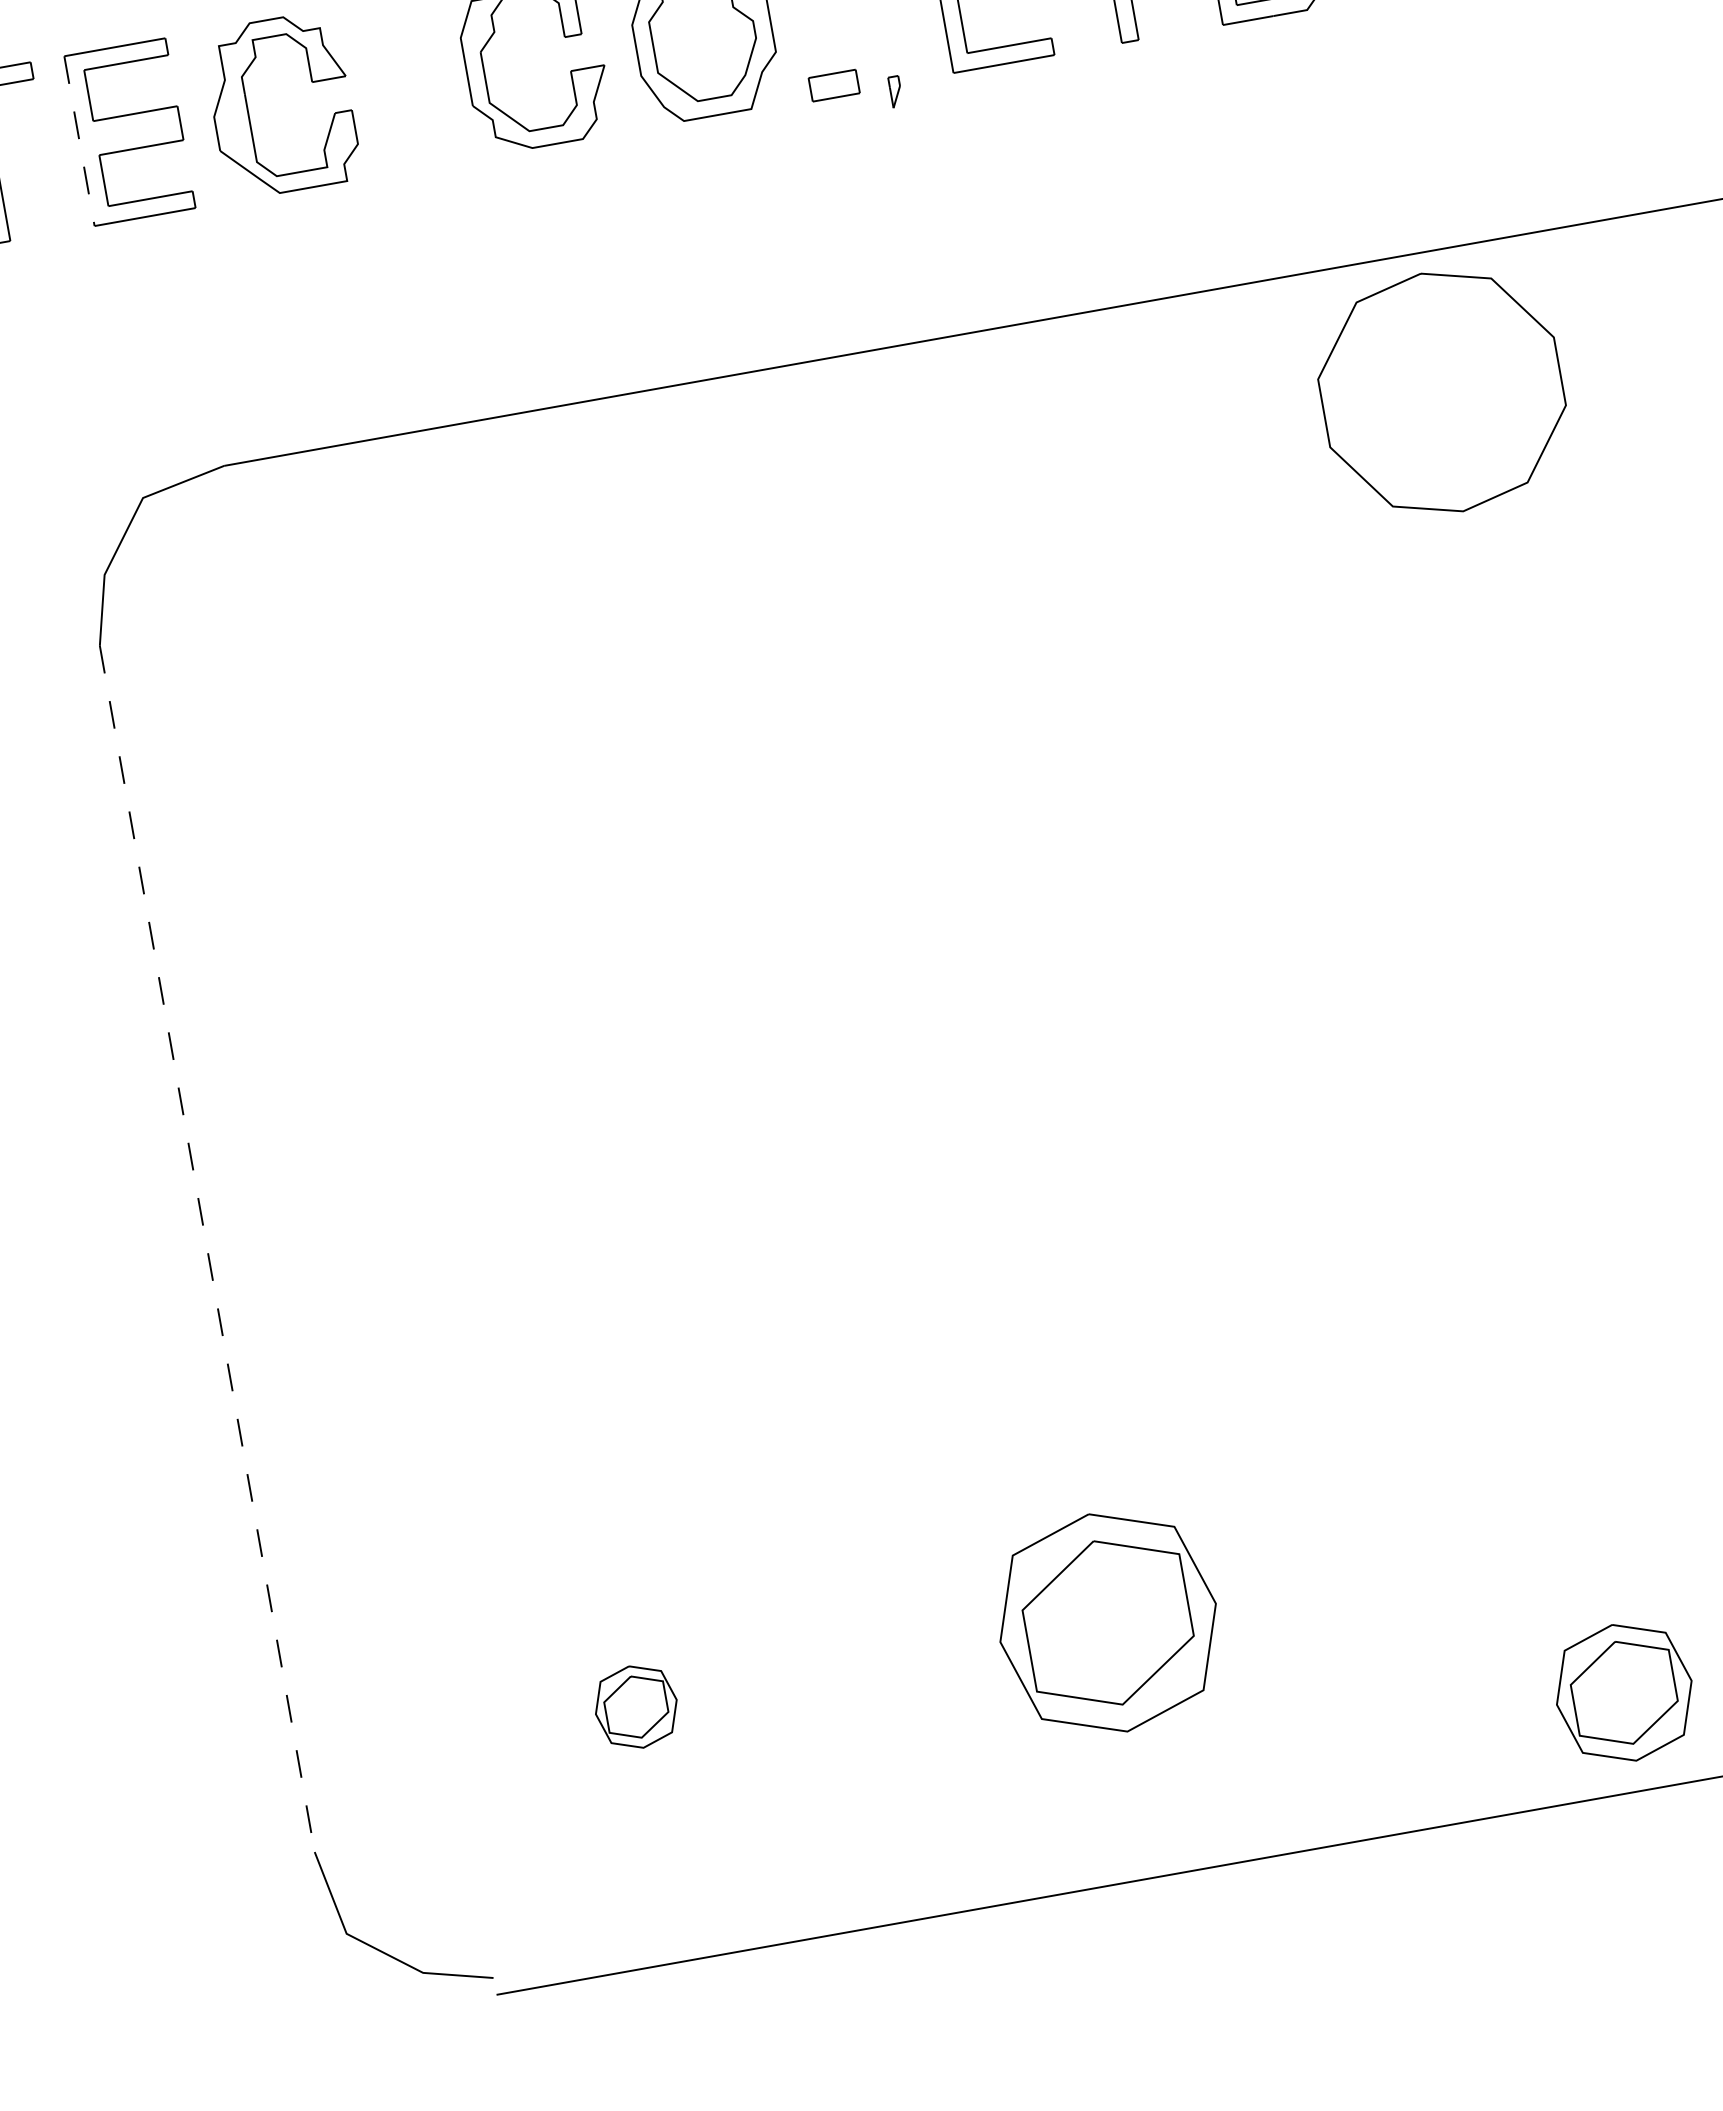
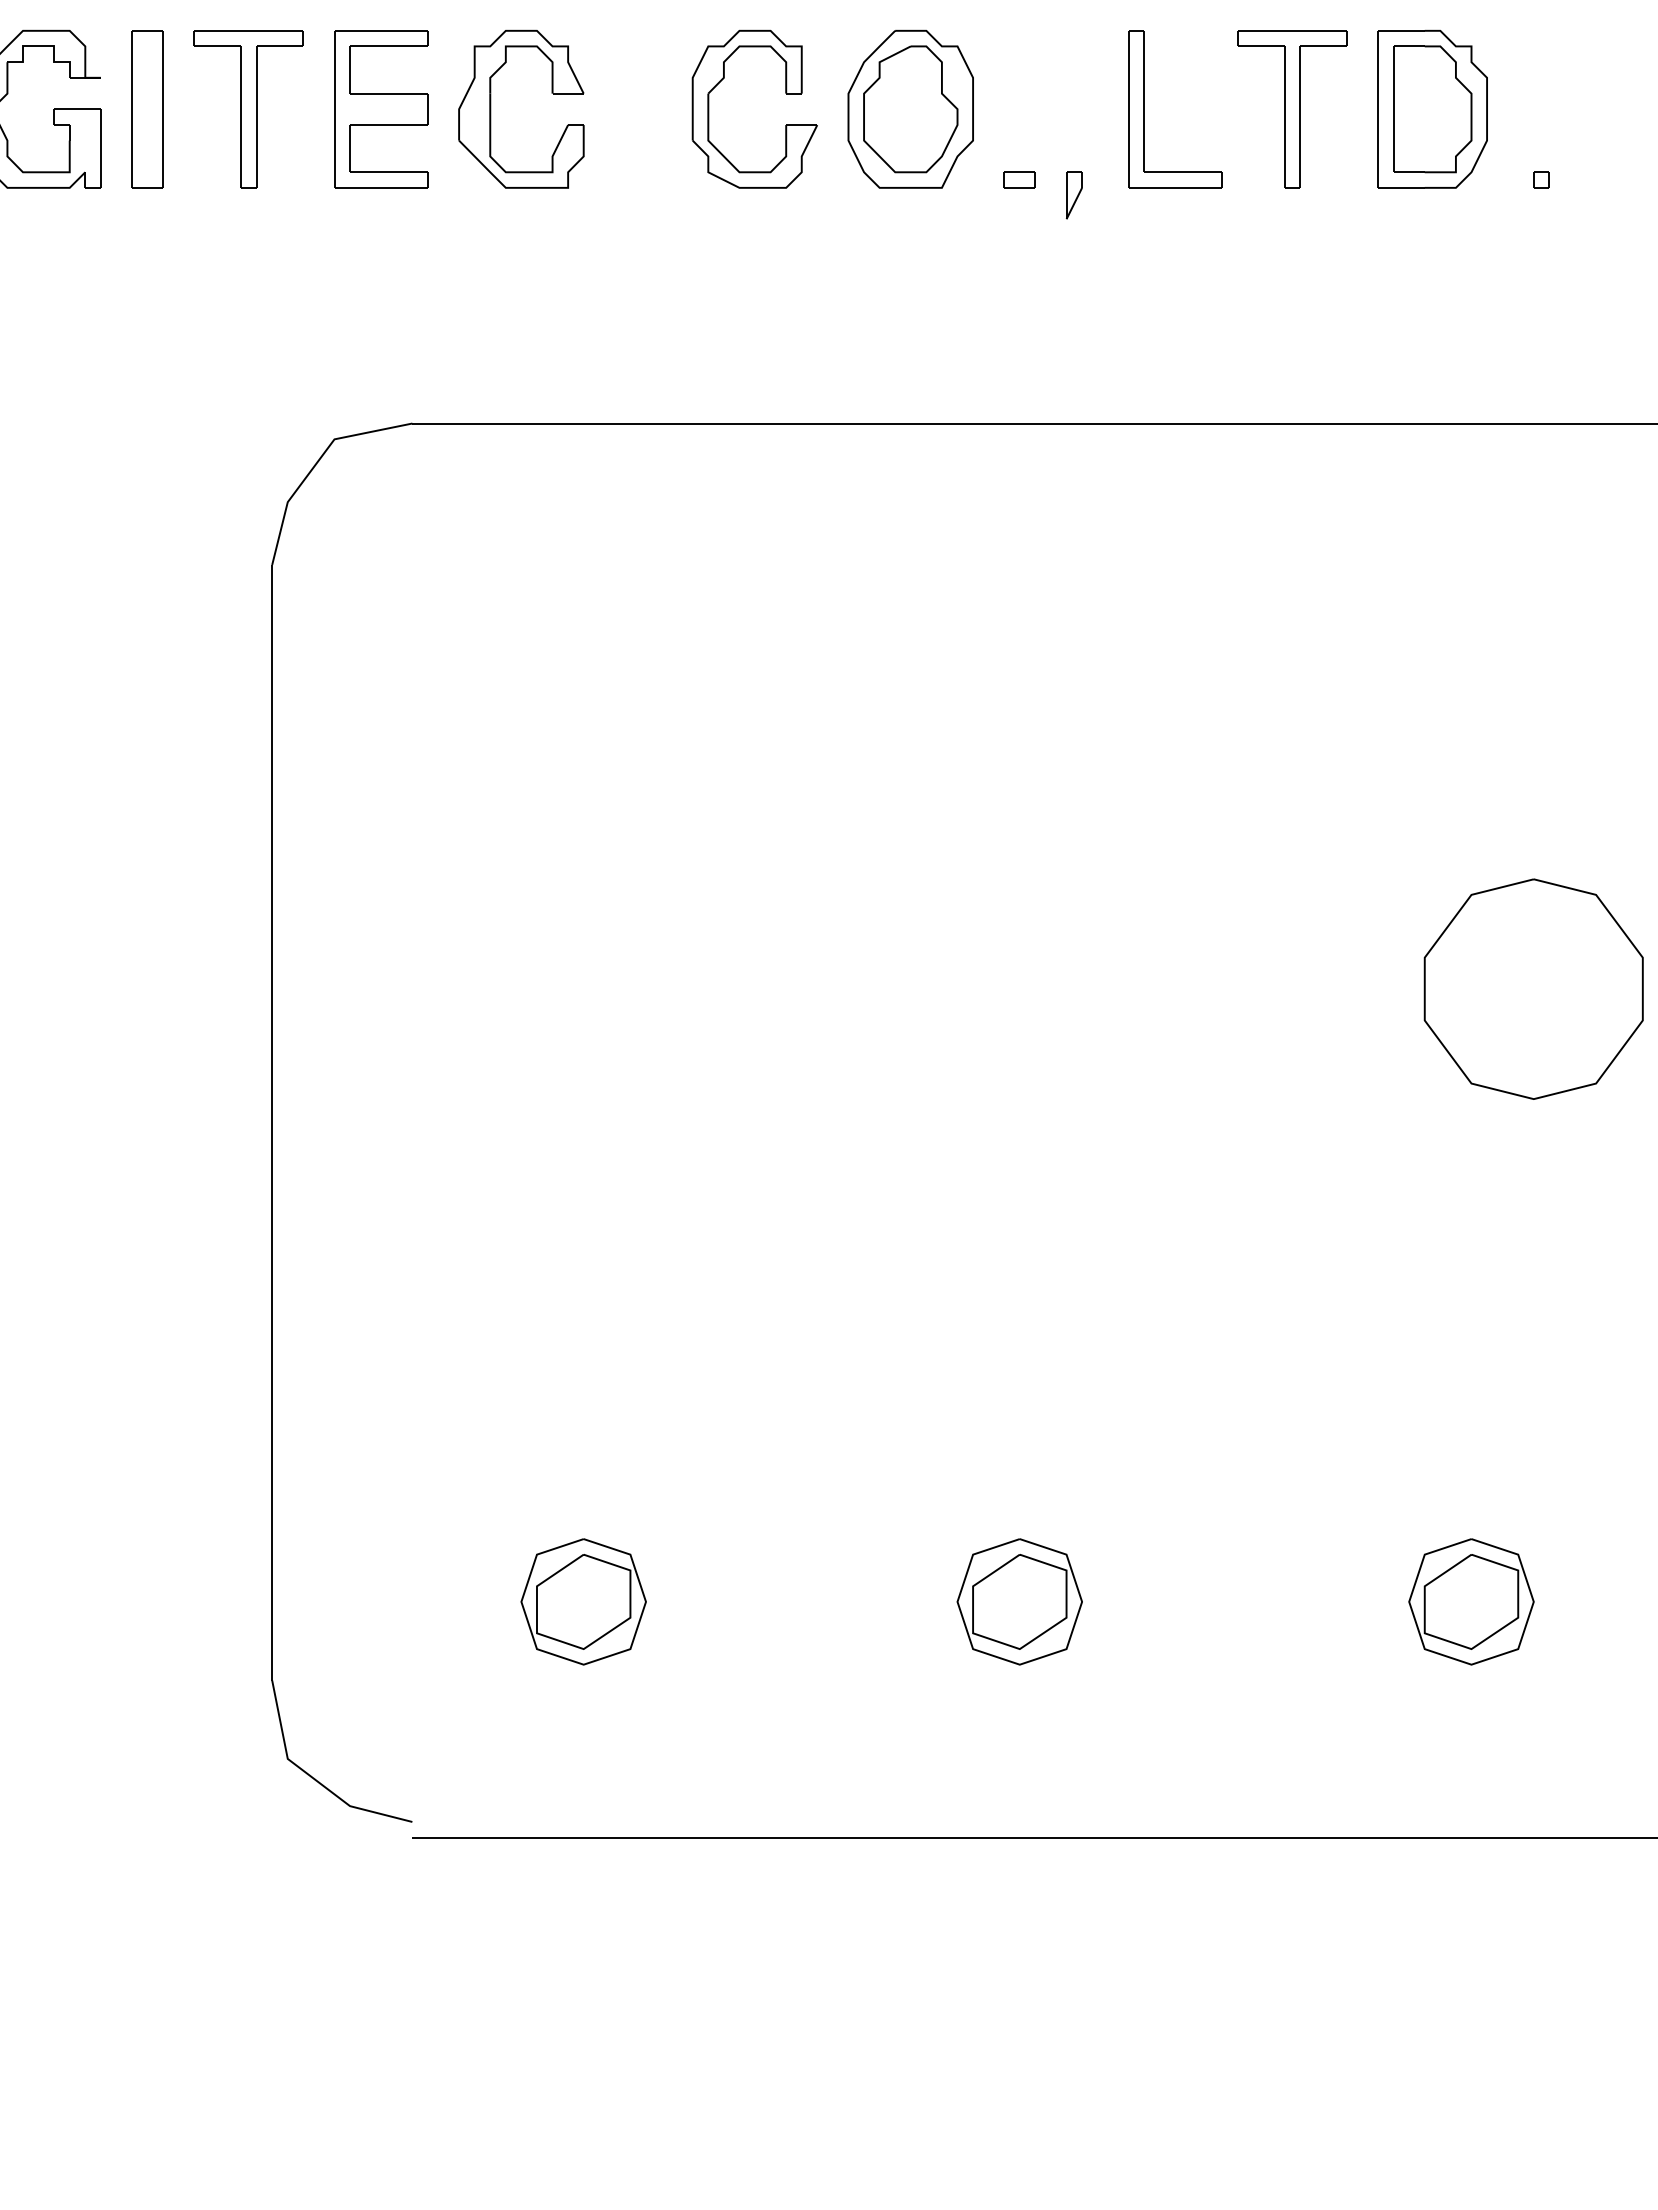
part: (833, 85) -> (1019, 179), size x0.71
part: (895, 91) -> (1073, 195), size x1.67
line: (79, 141) -> (334, 109), dashed -> solid
part: (1441, 391) -> (1533, 988), moved
line: (207, 1248) -> (272, 1122), dashed -> solid
part: (1107, 1622) -> (1019, 1601), size x0.62
part: (1624, 1692) -> (1471, 1601), moved
part: (636, 1706) -> (583, 1601), size x1.67

